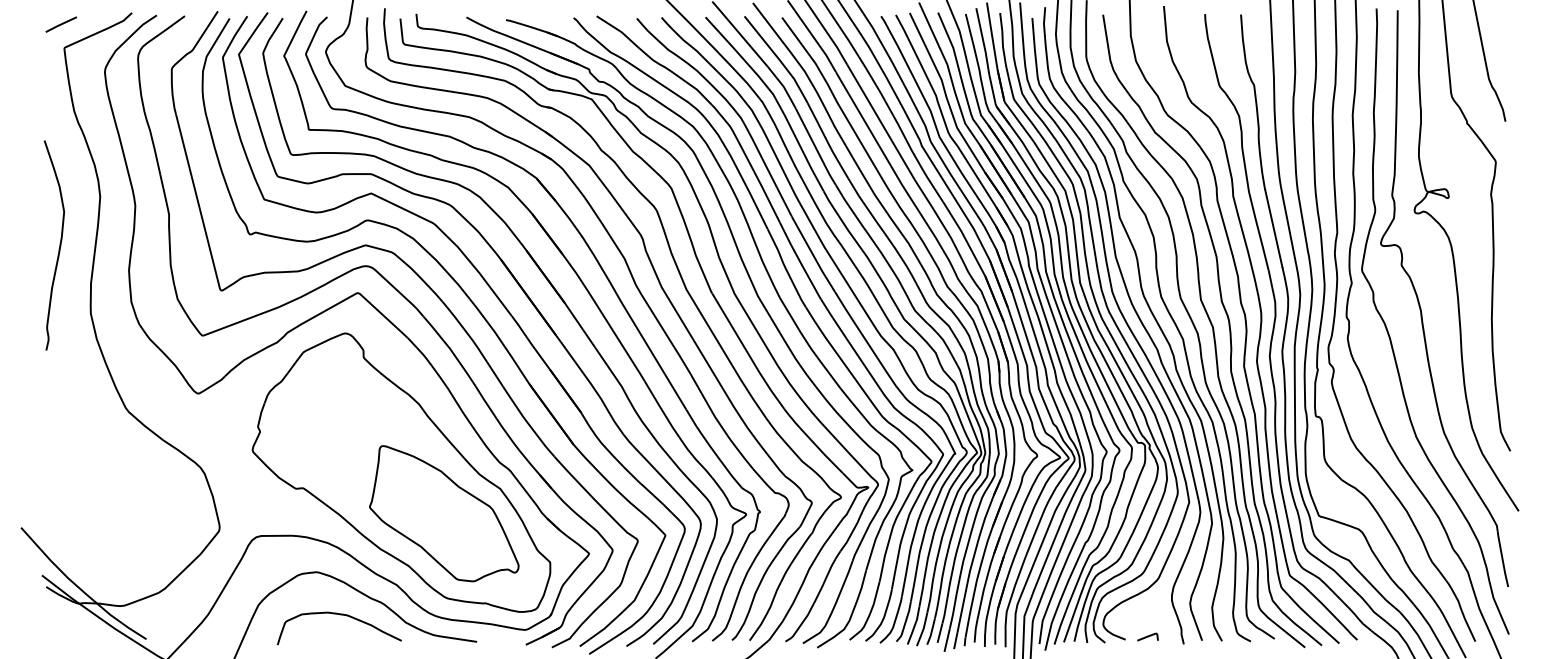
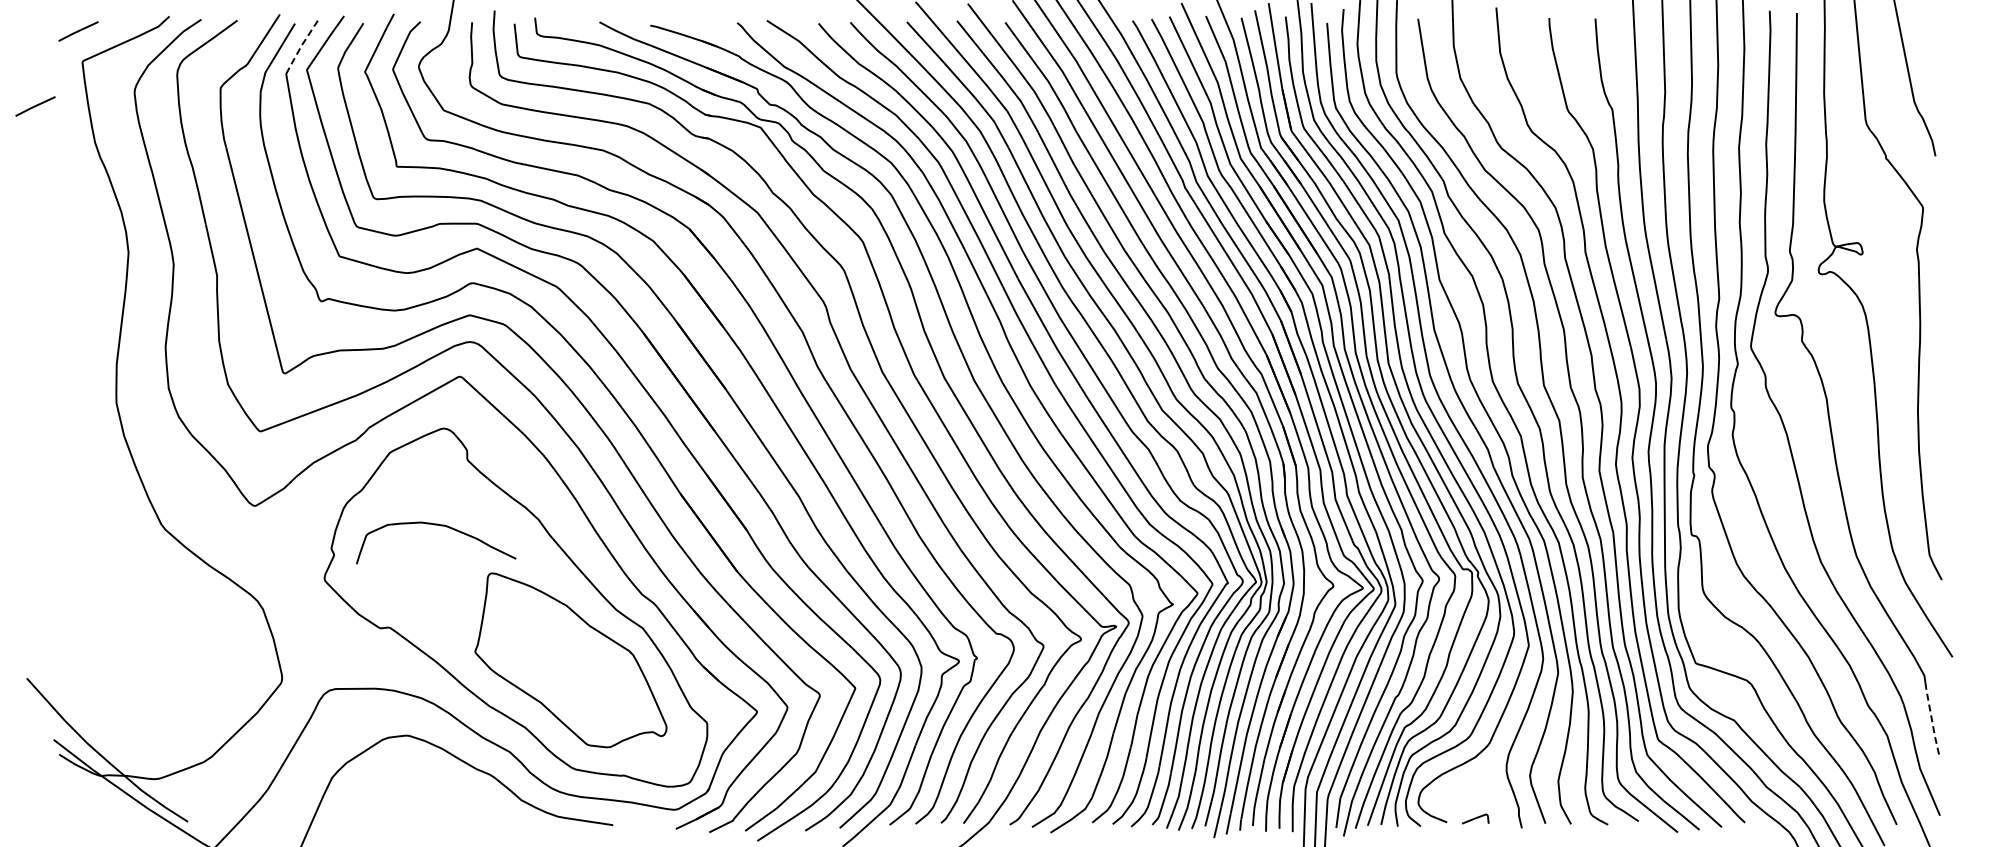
line: (234, 35) -> (301, 45), solid -> dashed
line: (27, 82) -> (35, 106), added
curve: (58, 247) -> (75, 318), removed
line: (1502, 558) -> (1931, 718), solid -> dashed
curve: (342, 615) -> (440, 526), moved

